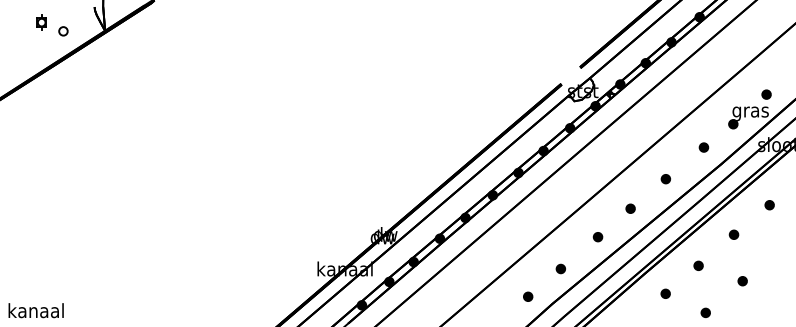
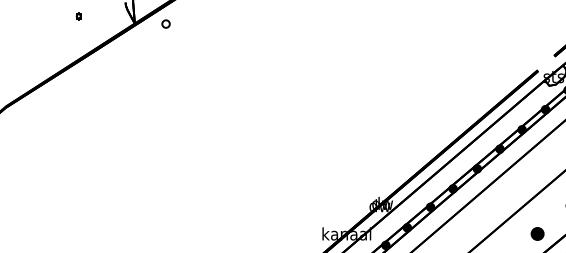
part: (41, 22) -> (78, 16), size x0.6
part: (63, 31) -> (166, 24), moved
part: (560, 268) -> (537, 233), size x1.6

